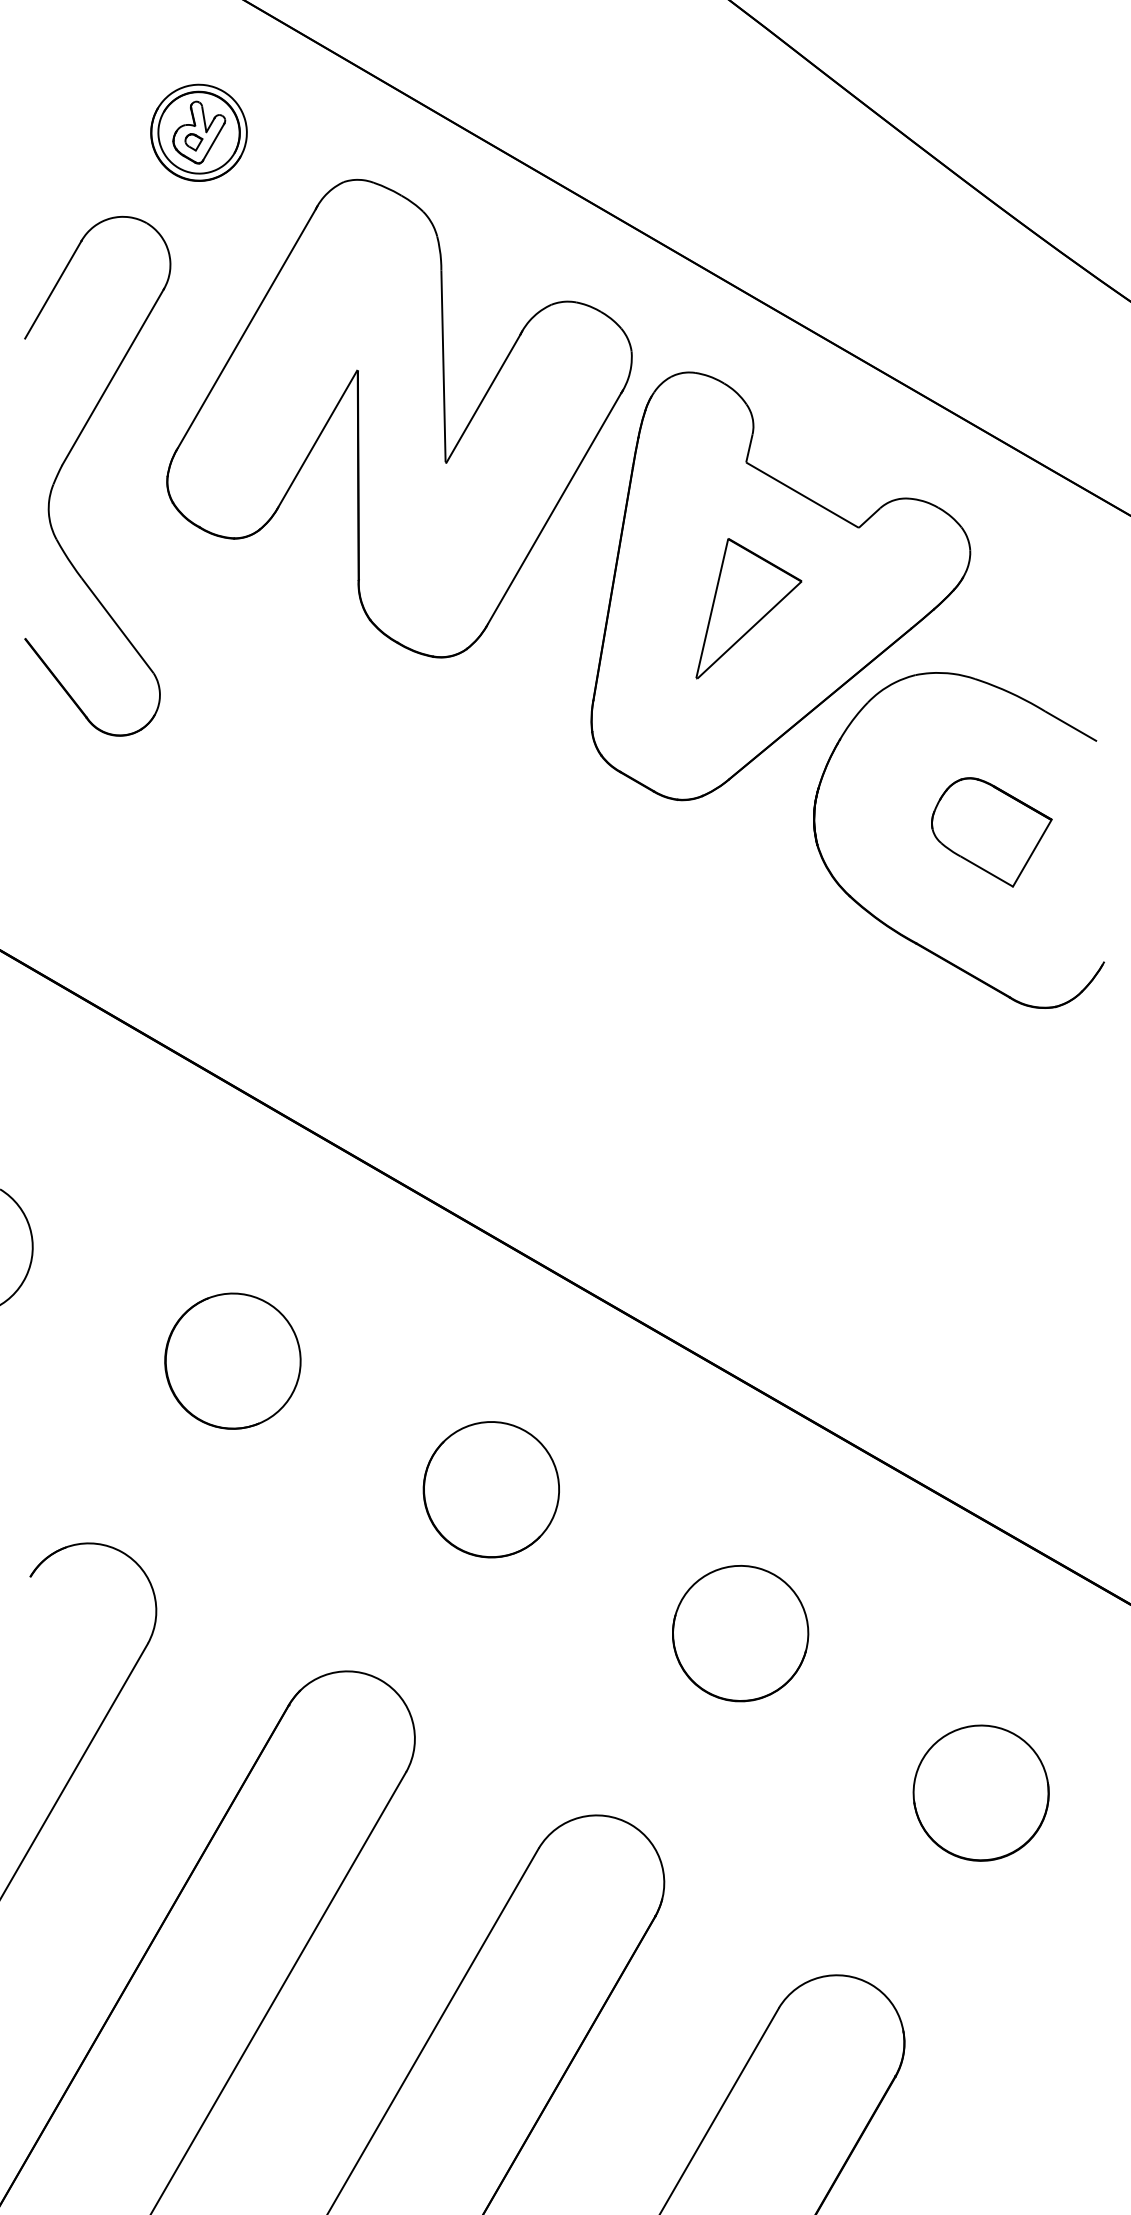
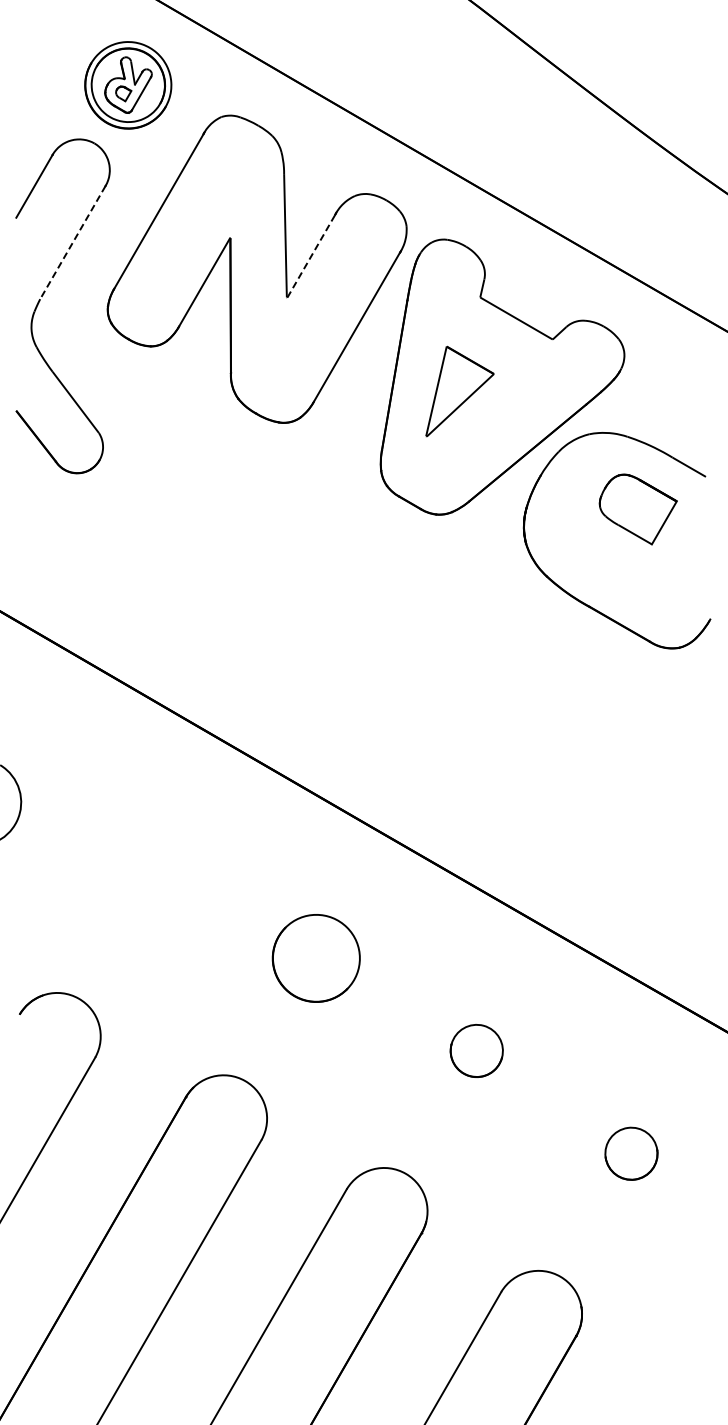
part: (197, 133) -> (127, 85), size x1.4
line: (112, 378) -> (72, 243), solid -> dashed
line: (483, 398) -> (311, 256), solid -> dashed
part: (748, 608) -> (459, 391), moved
part: (990, 832) -> (637, 509), moved
part: (232, 1360) -> (149, 875), removed
part: (740, 1632) -> (476, 1050), size x0.6
part: (981, 1792) -> (631, 1153), size x0.6

